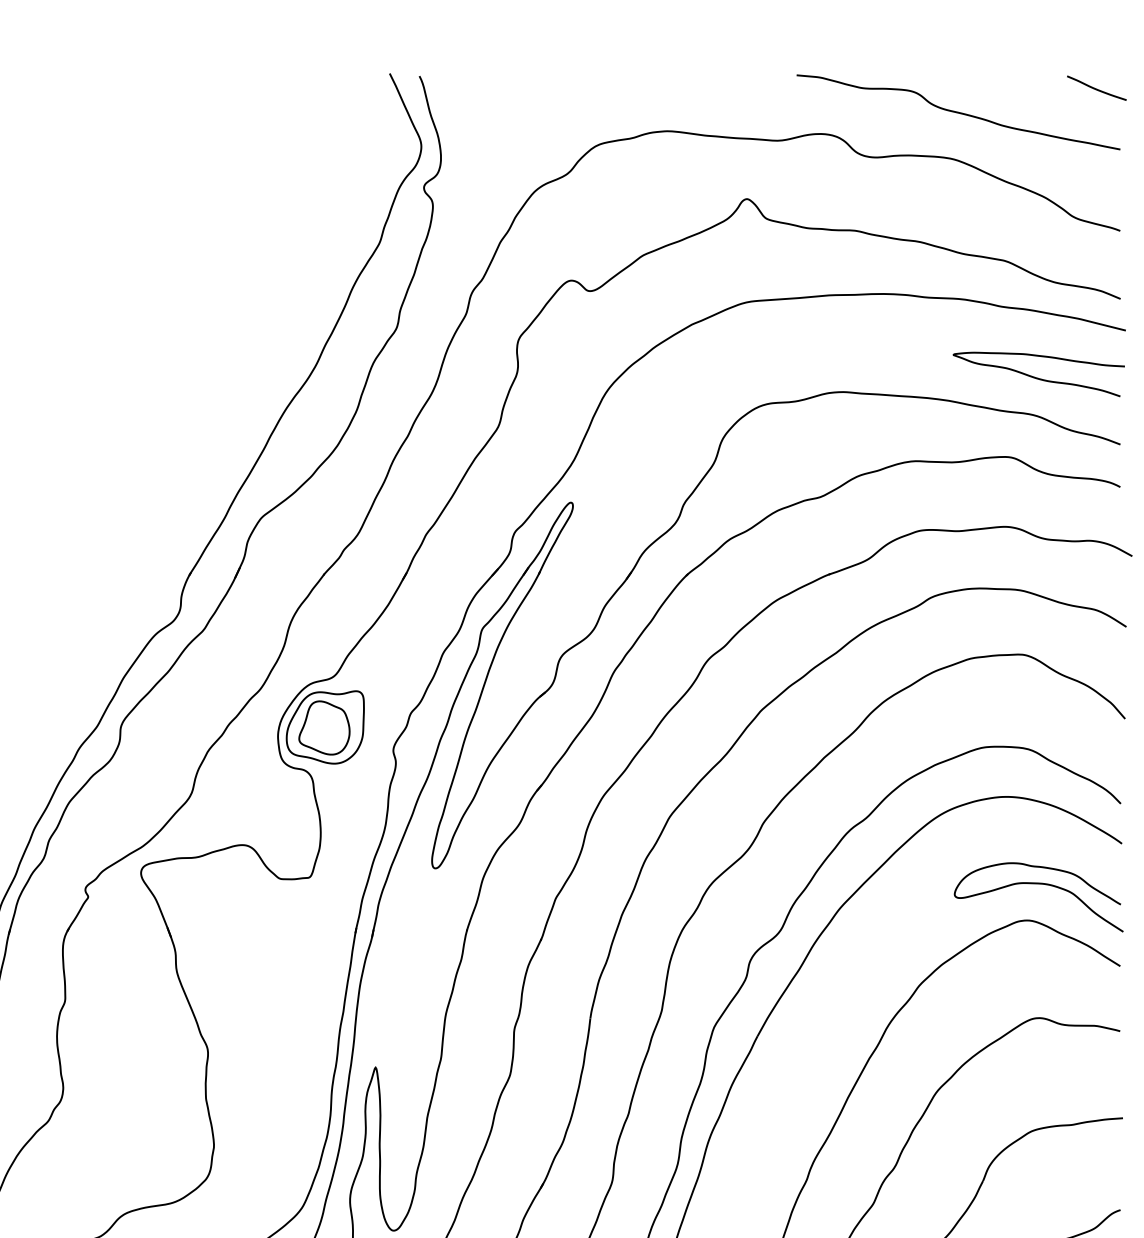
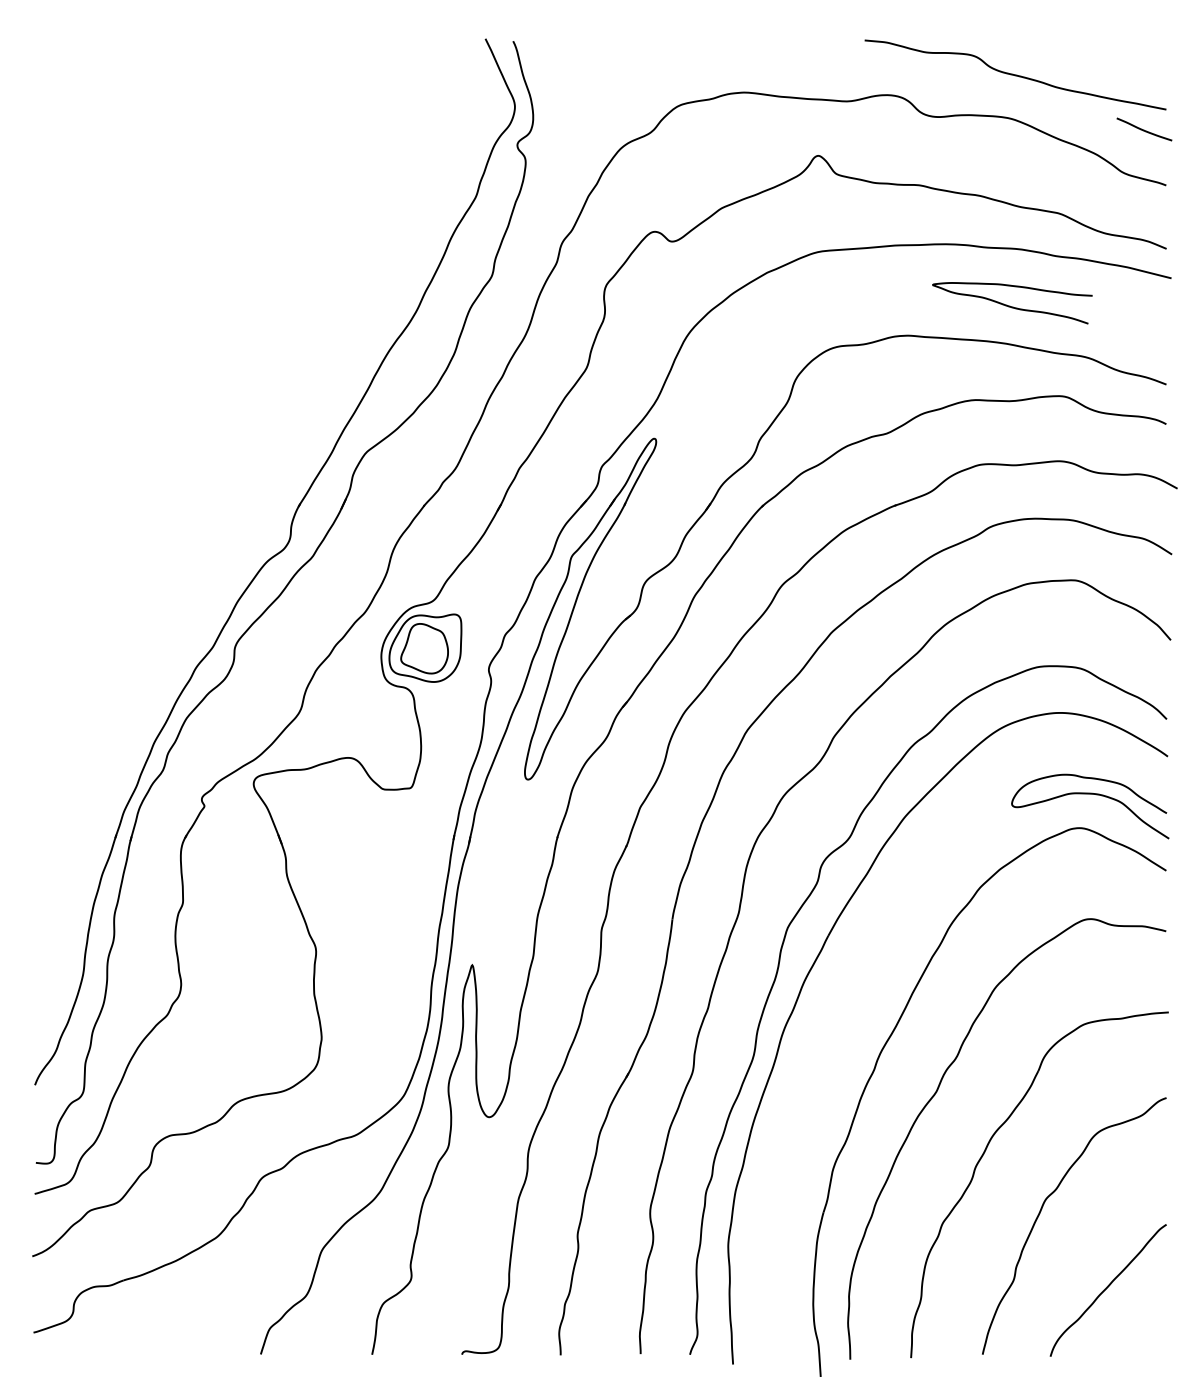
curve: (1096, 88) -> (1144, 129), moved
curve: (1036, 376) -> (1010, 305), moved

